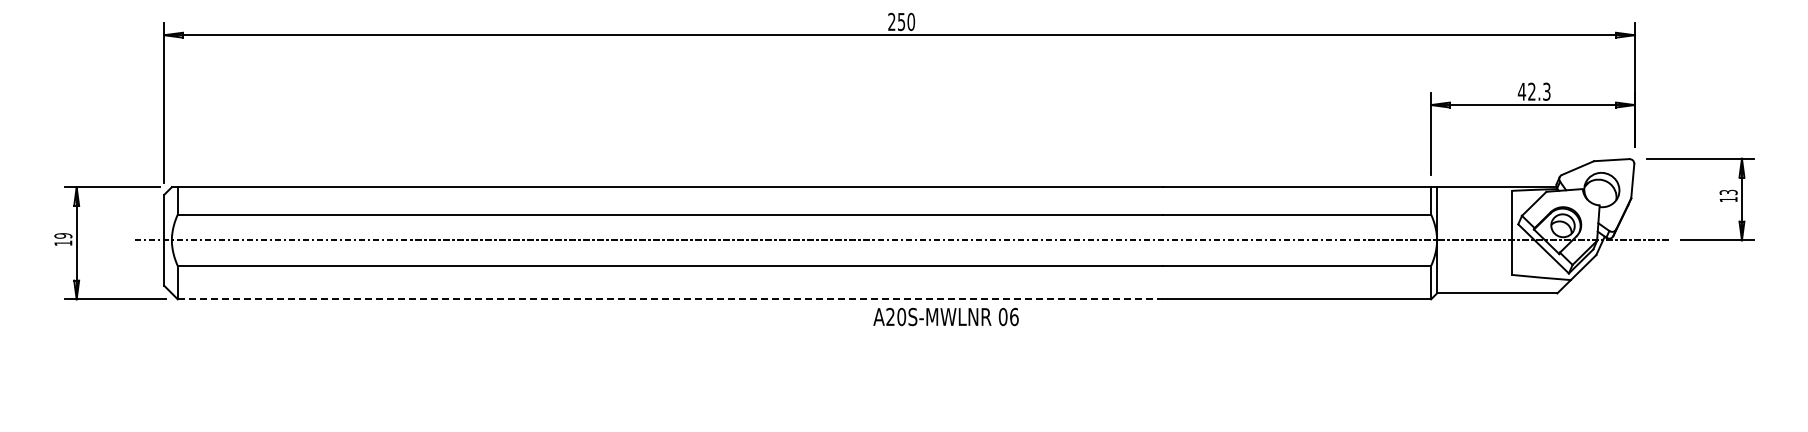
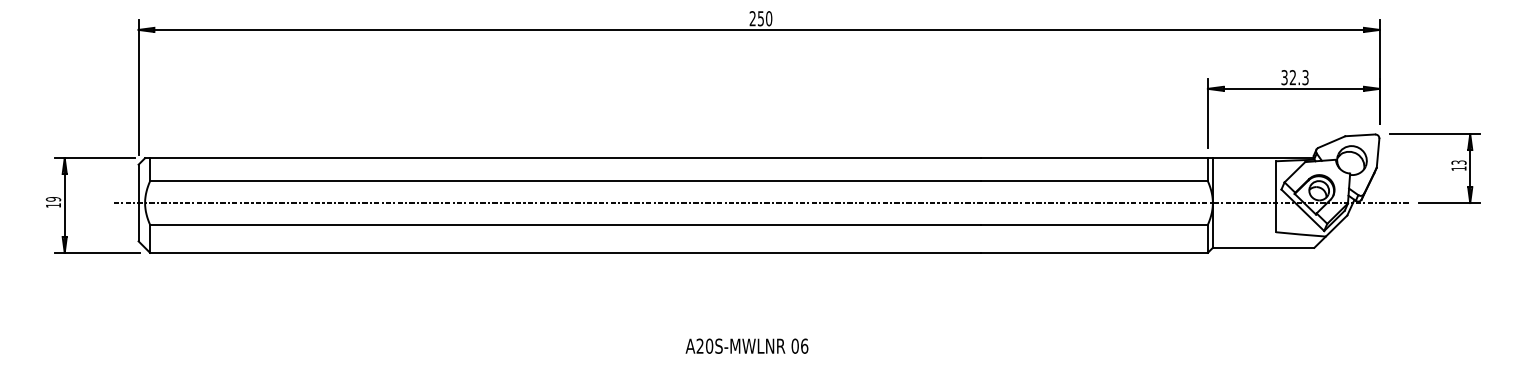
text: (1521, 91) -> (1284, 77), 42.3 -> 32.3
line: (670, 299) -> (565, 252), dashed -> solid
text: (945, 316) -> (746, 345), moved

